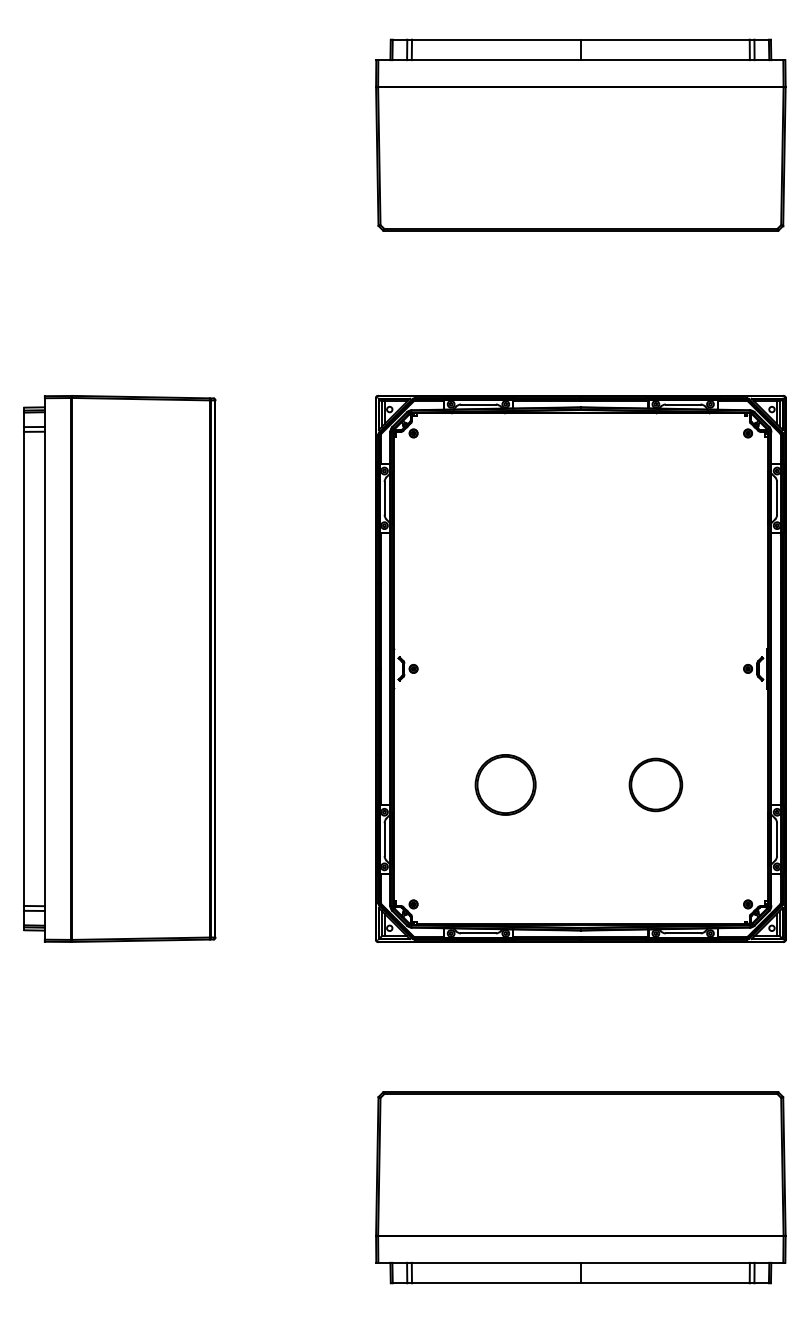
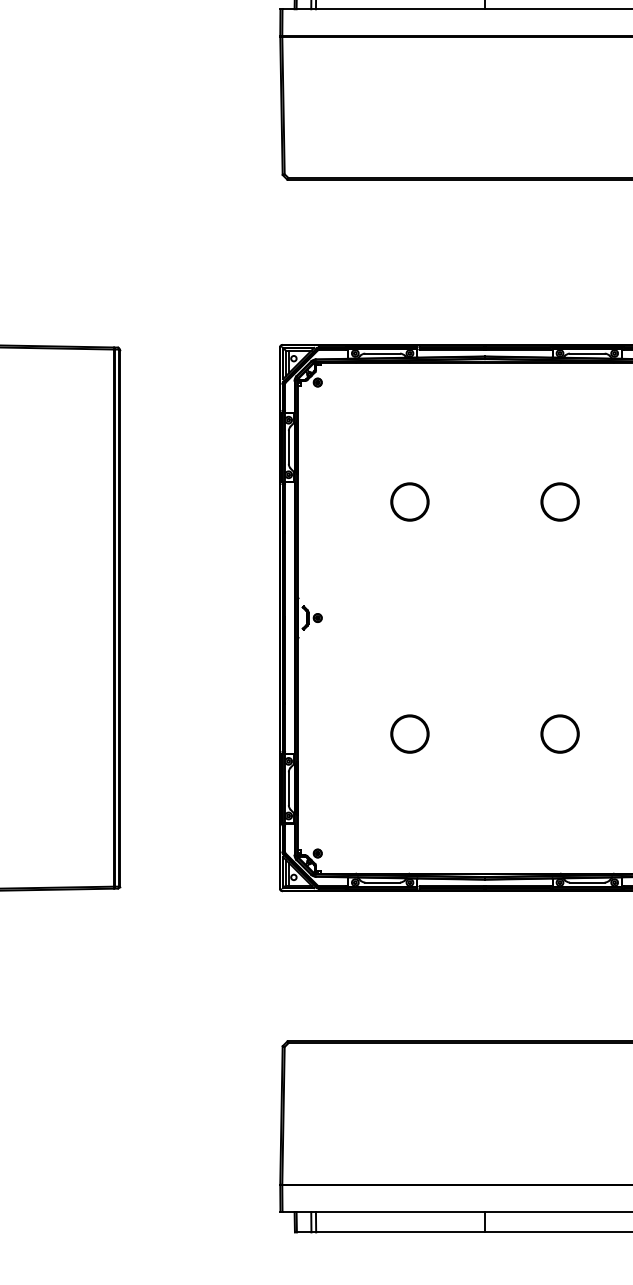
circle: (505, 552) -> (409, 501), added
circle: (655, 552) -> (559, 501), added
circle: (505, 784) -> (409, 733), size x0.62
circle: (655, 784) -> (559, 733), size x0.71

